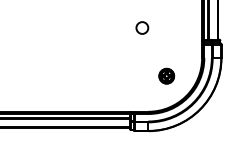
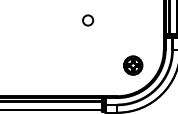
circle: (142, 27) -> (88, 20), moved
part: (166, 75) -> (133, 64), size x1.43

